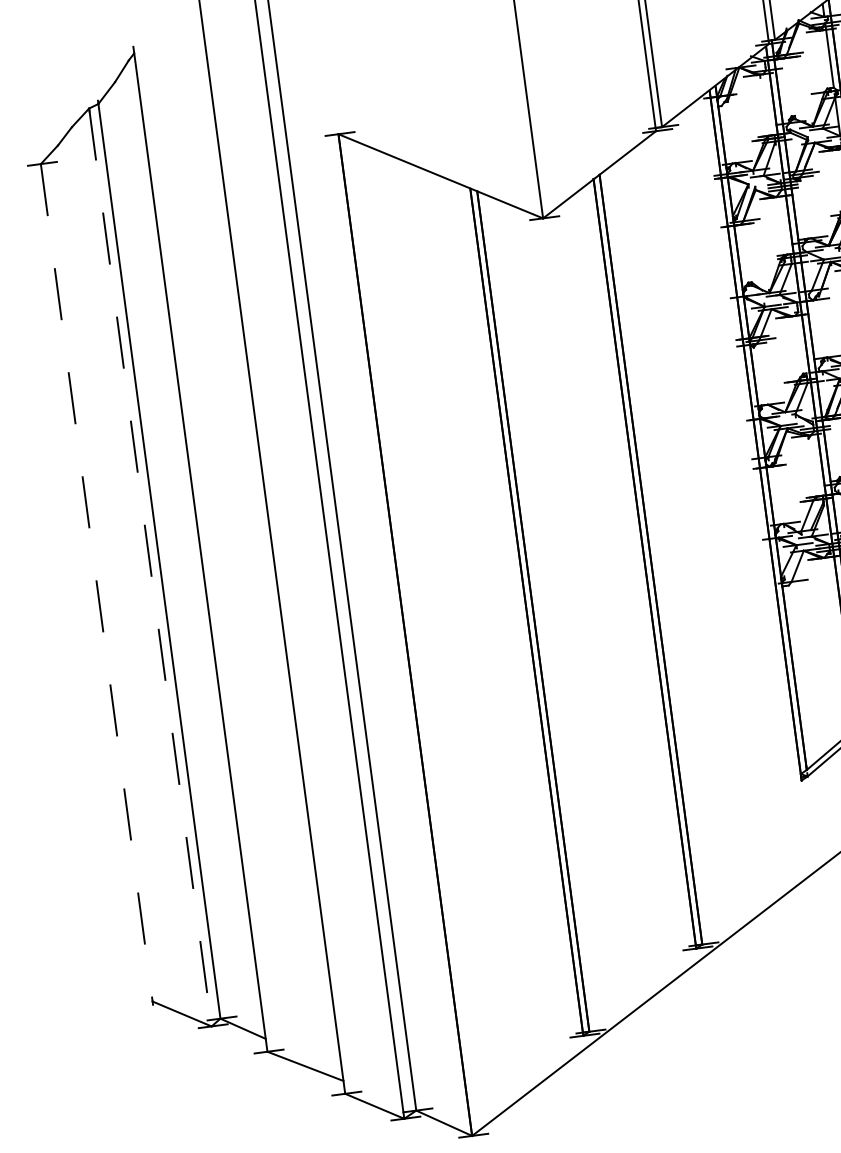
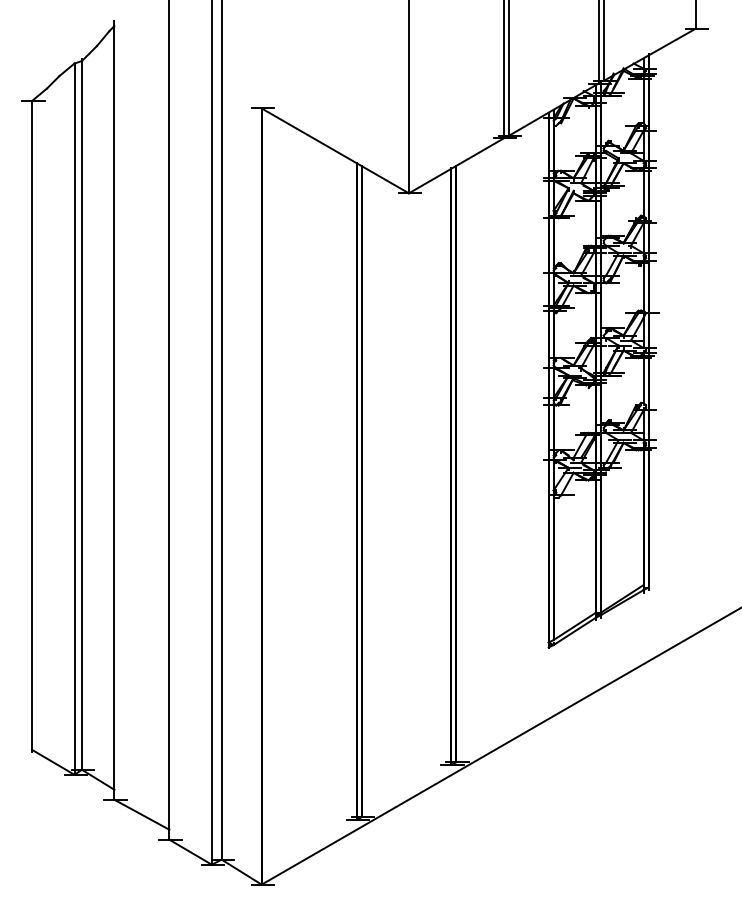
line: (150, 567) -> (74, 419), dashed -> solid
line: (97, 582) -> (32, 425), dashed -> solid

